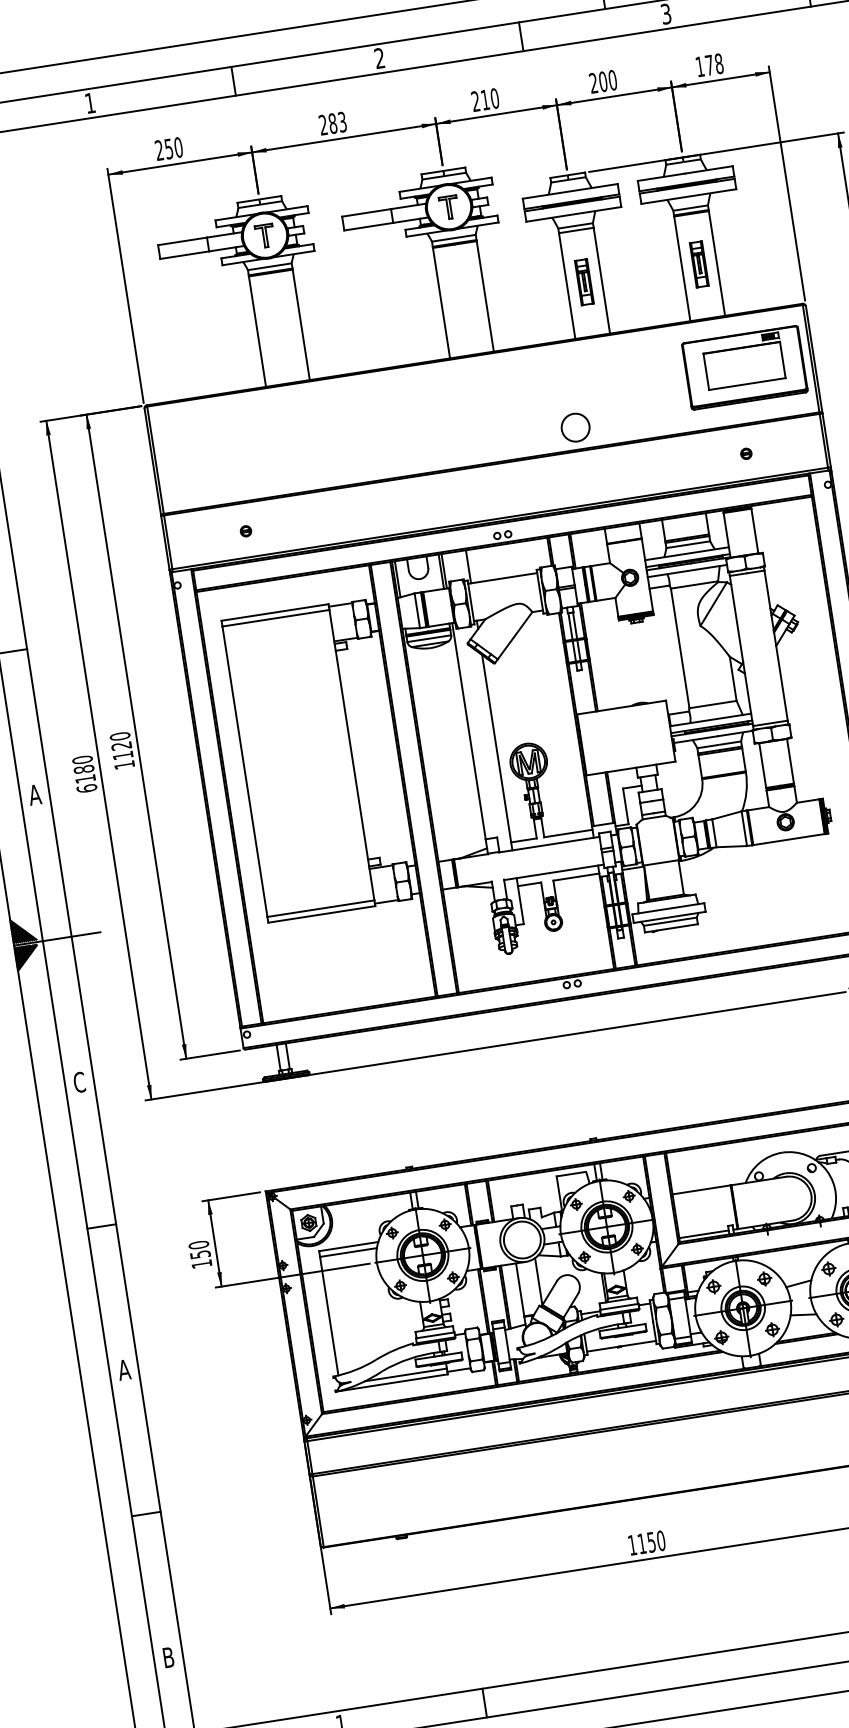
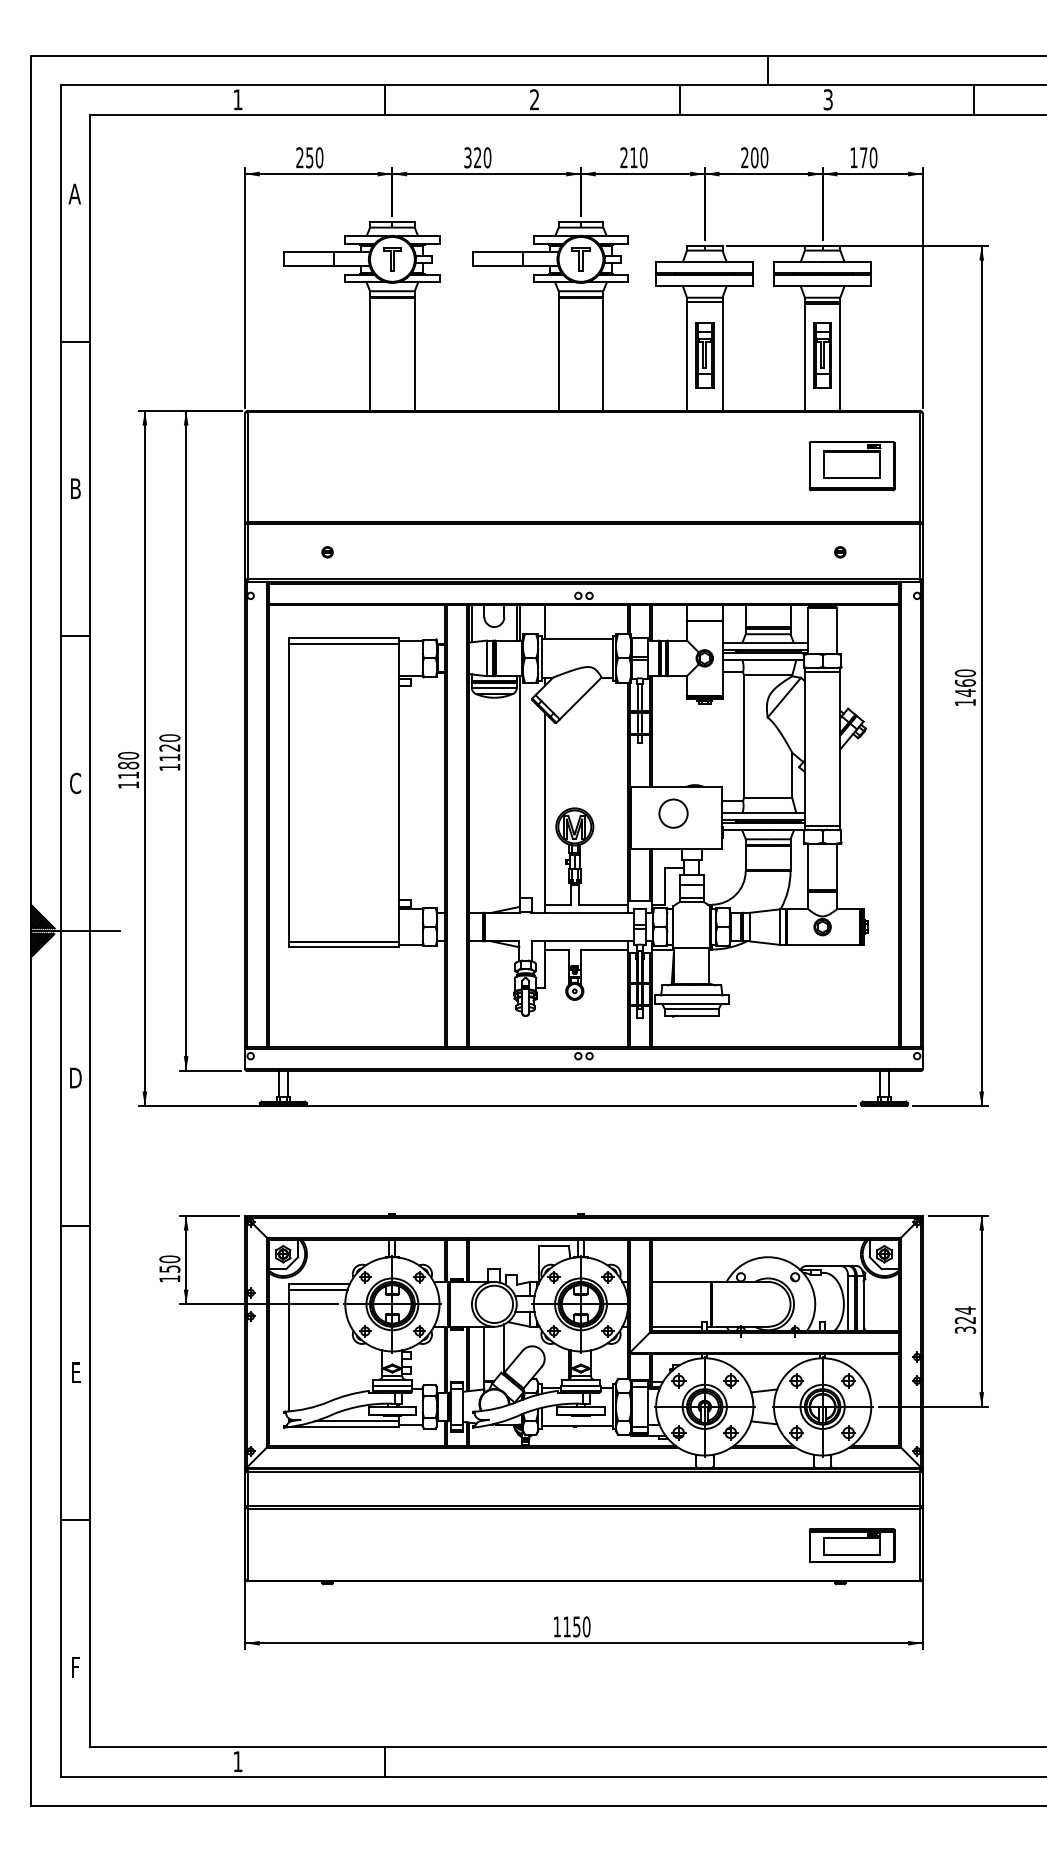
text: (719, 63) -> (873, 157), 178 -> 170
text: (332, 123) -> (477, 157), 283 -> 320
part: (699, 264) -> (822, 355), size x1.43
part: (584, 282) -> (704, 355), size x1.43
part: (744, 368) -> (851, 466), size x0.71
circle: (575, 427) -> (673, 813), moved
text: (86, 787) -> (128, 784), 6180 -> 1180
text: (34, 795) -> (75, 783), A -> C
text: (79, 1081) -> (75, 1077), C -> D
text: (123, 1369) -> (75, 1372), A -> E
text: (168, 1657) -> (75, 1667), B -> F

